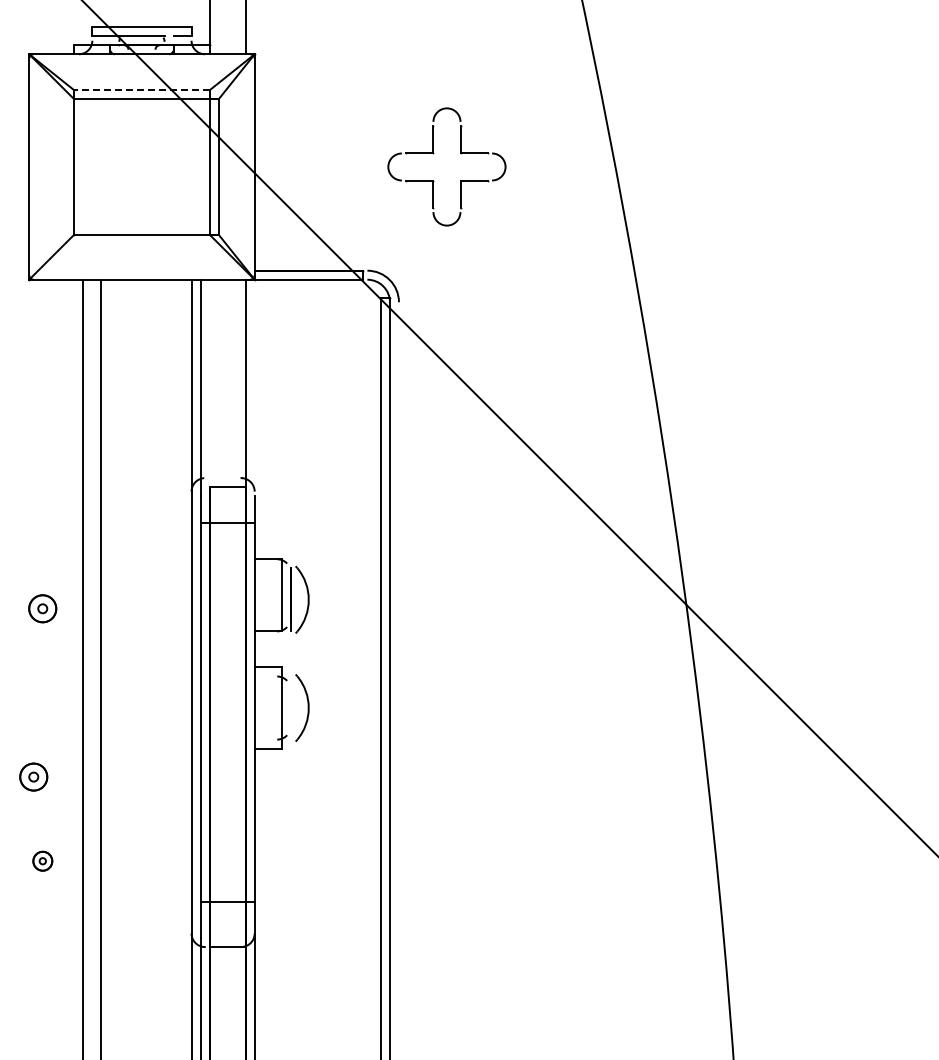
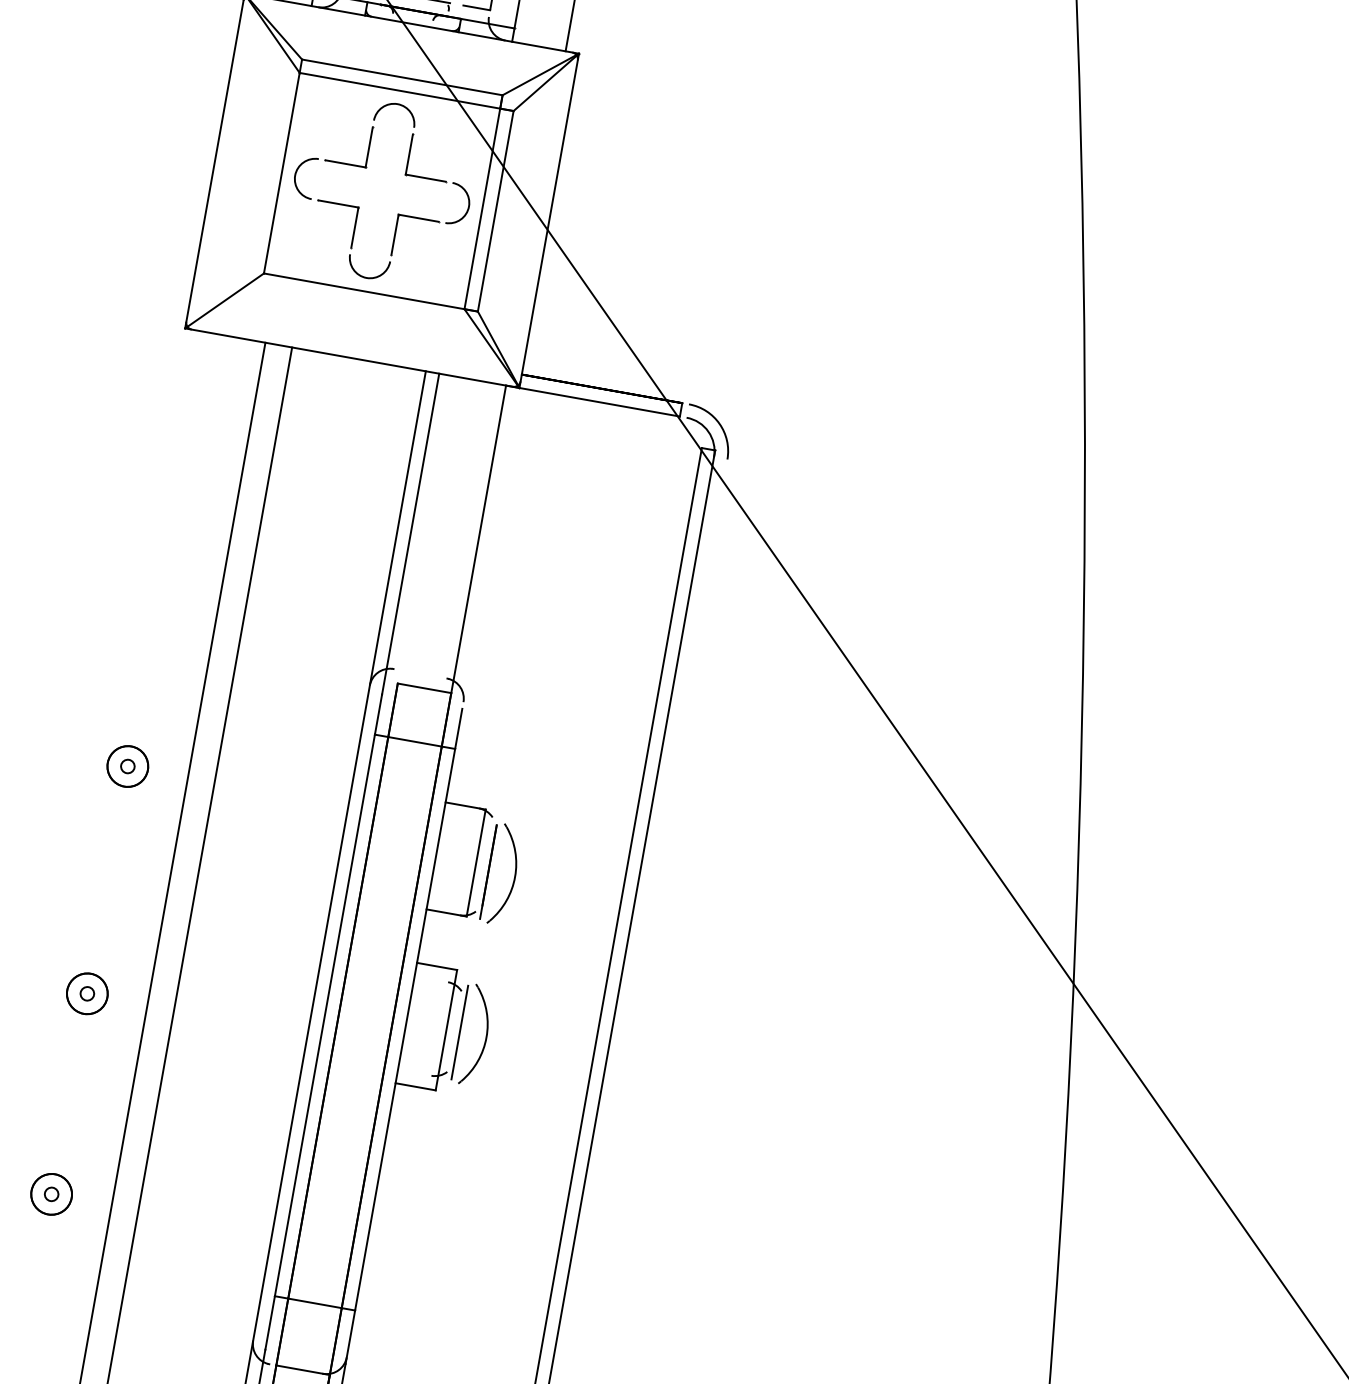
line: (141, 90) -> (401, 77), dashed -> solid
part: (434, 153) -> (367, 167), moved
part: (42, 608) -> (127, 766), moved
line: (290, 707) -> (459, 1031), added
part: (33, 776) -> (87, 992), moved
part: (42, 860) -> (51, 1193), size x1.43

